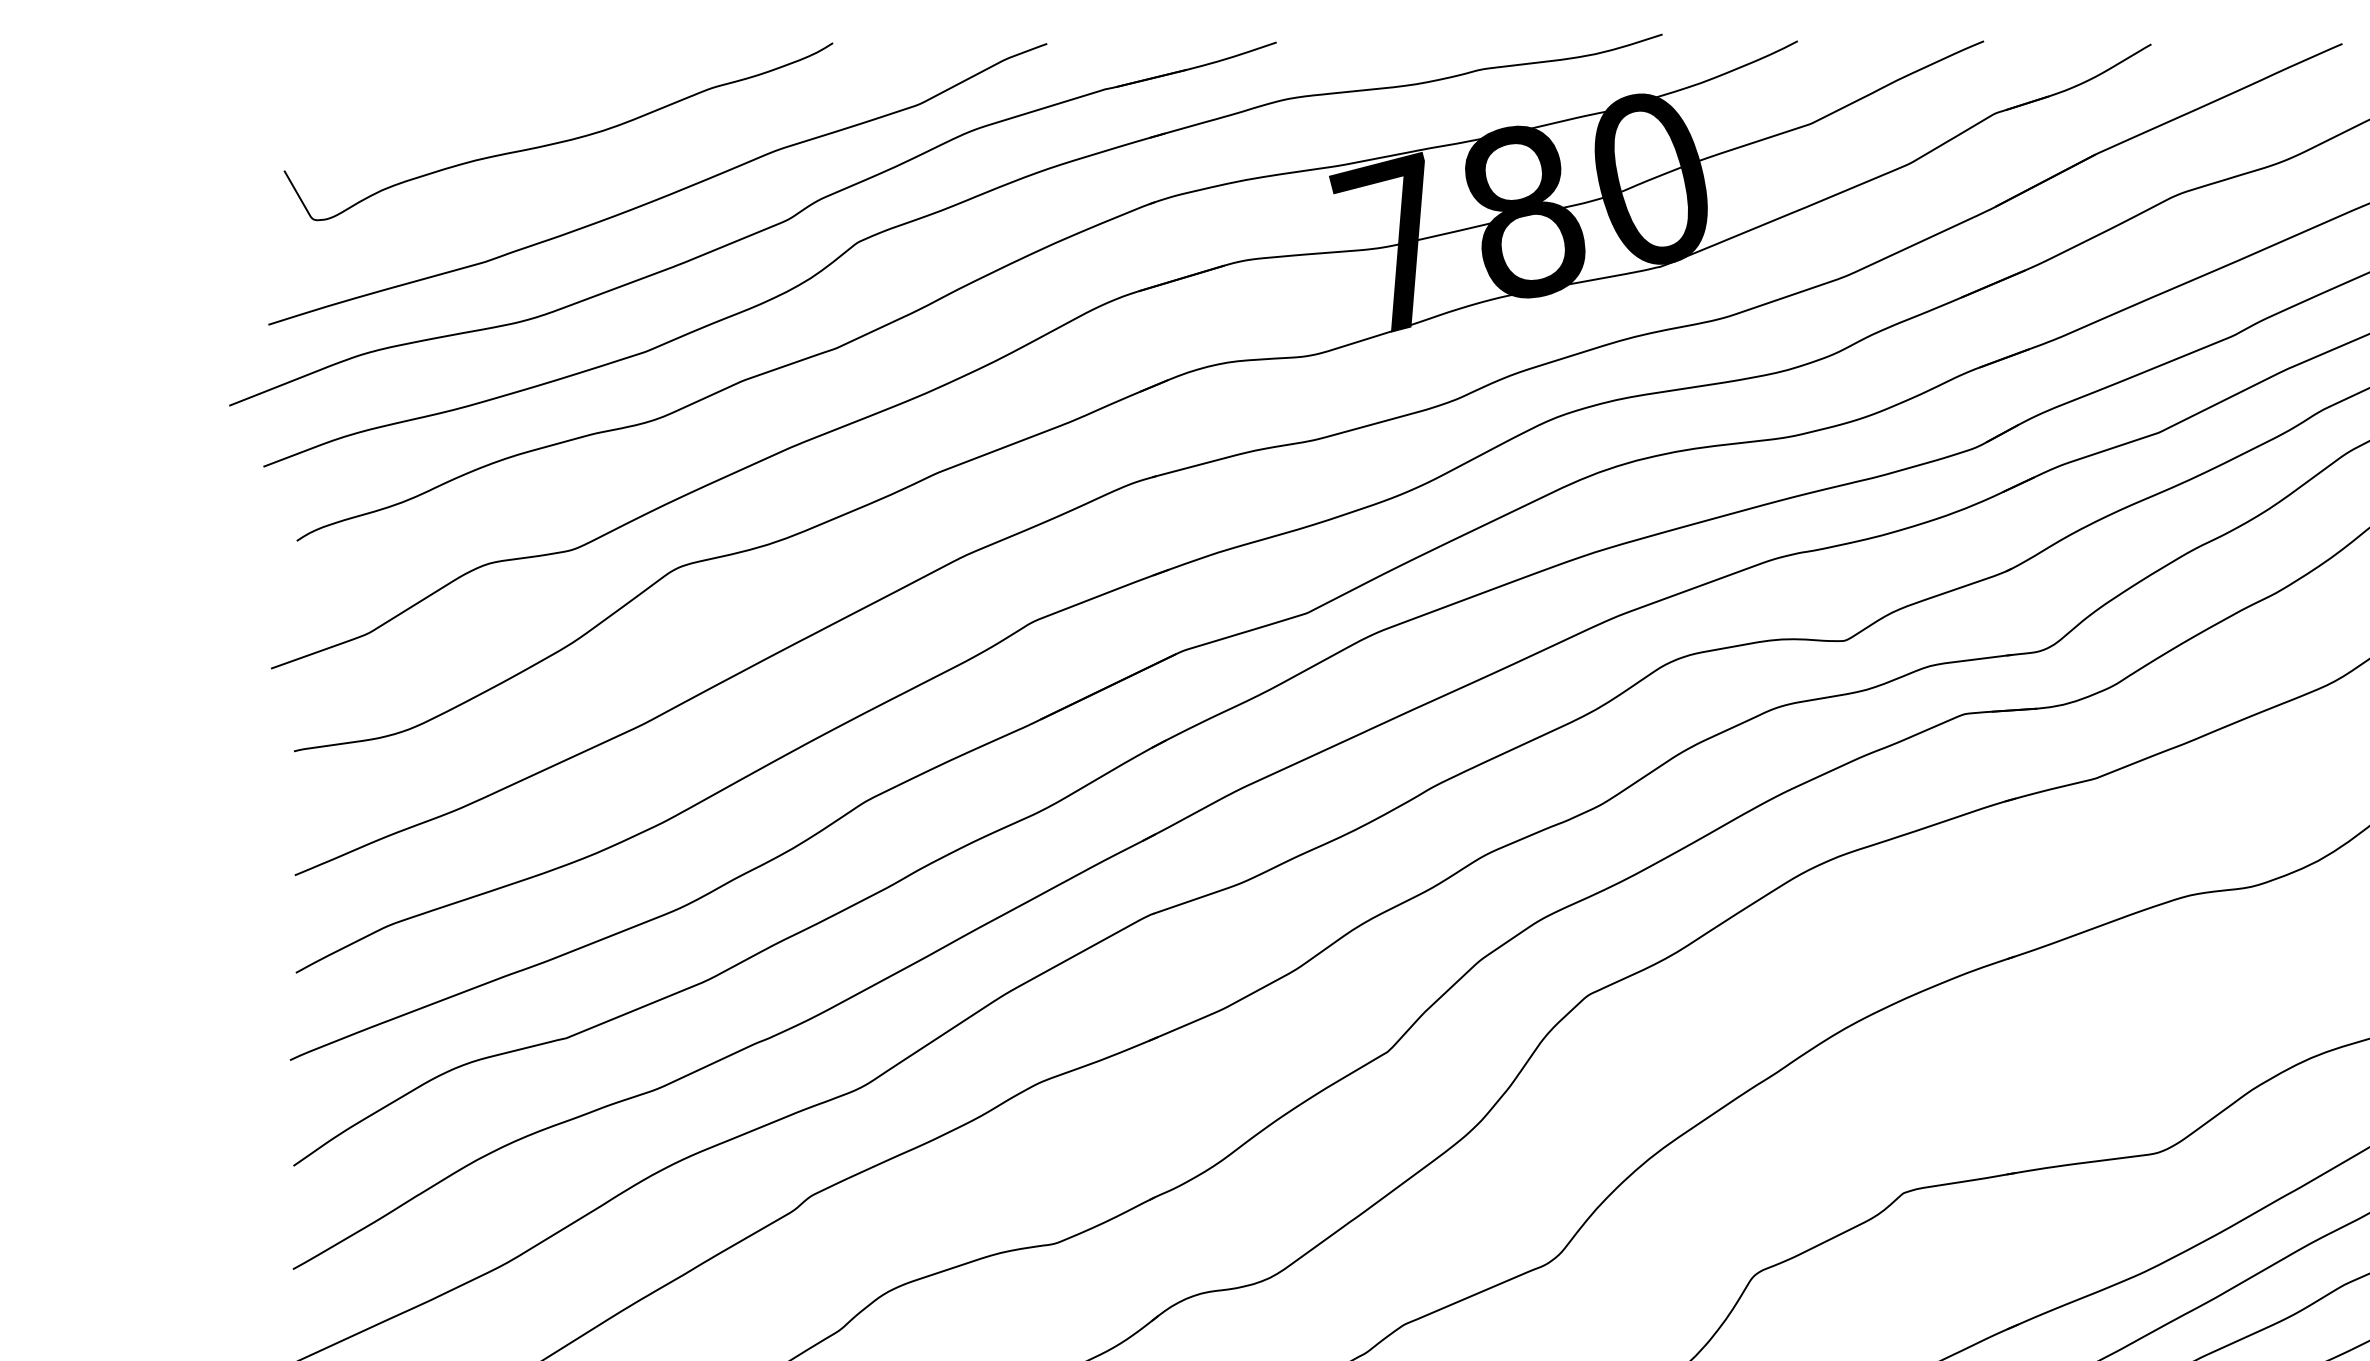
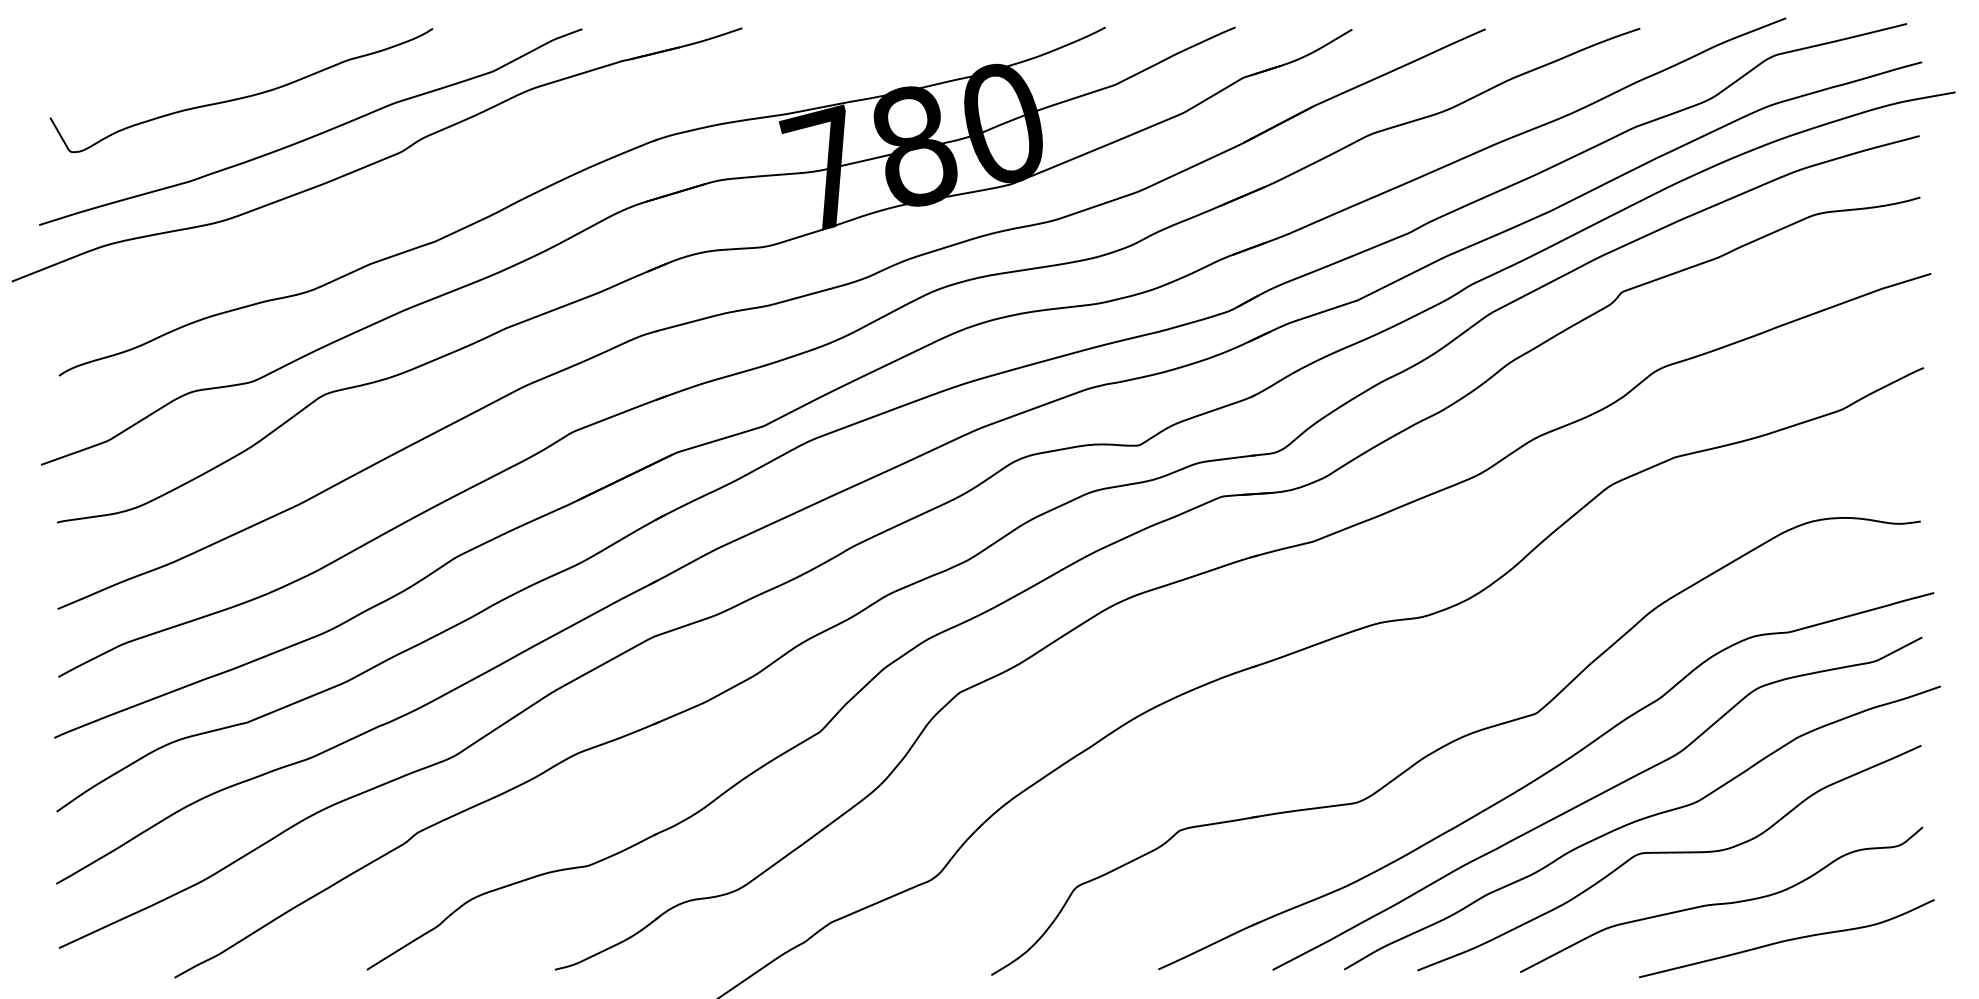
part: (949, 209) -> (514, 144), removed

